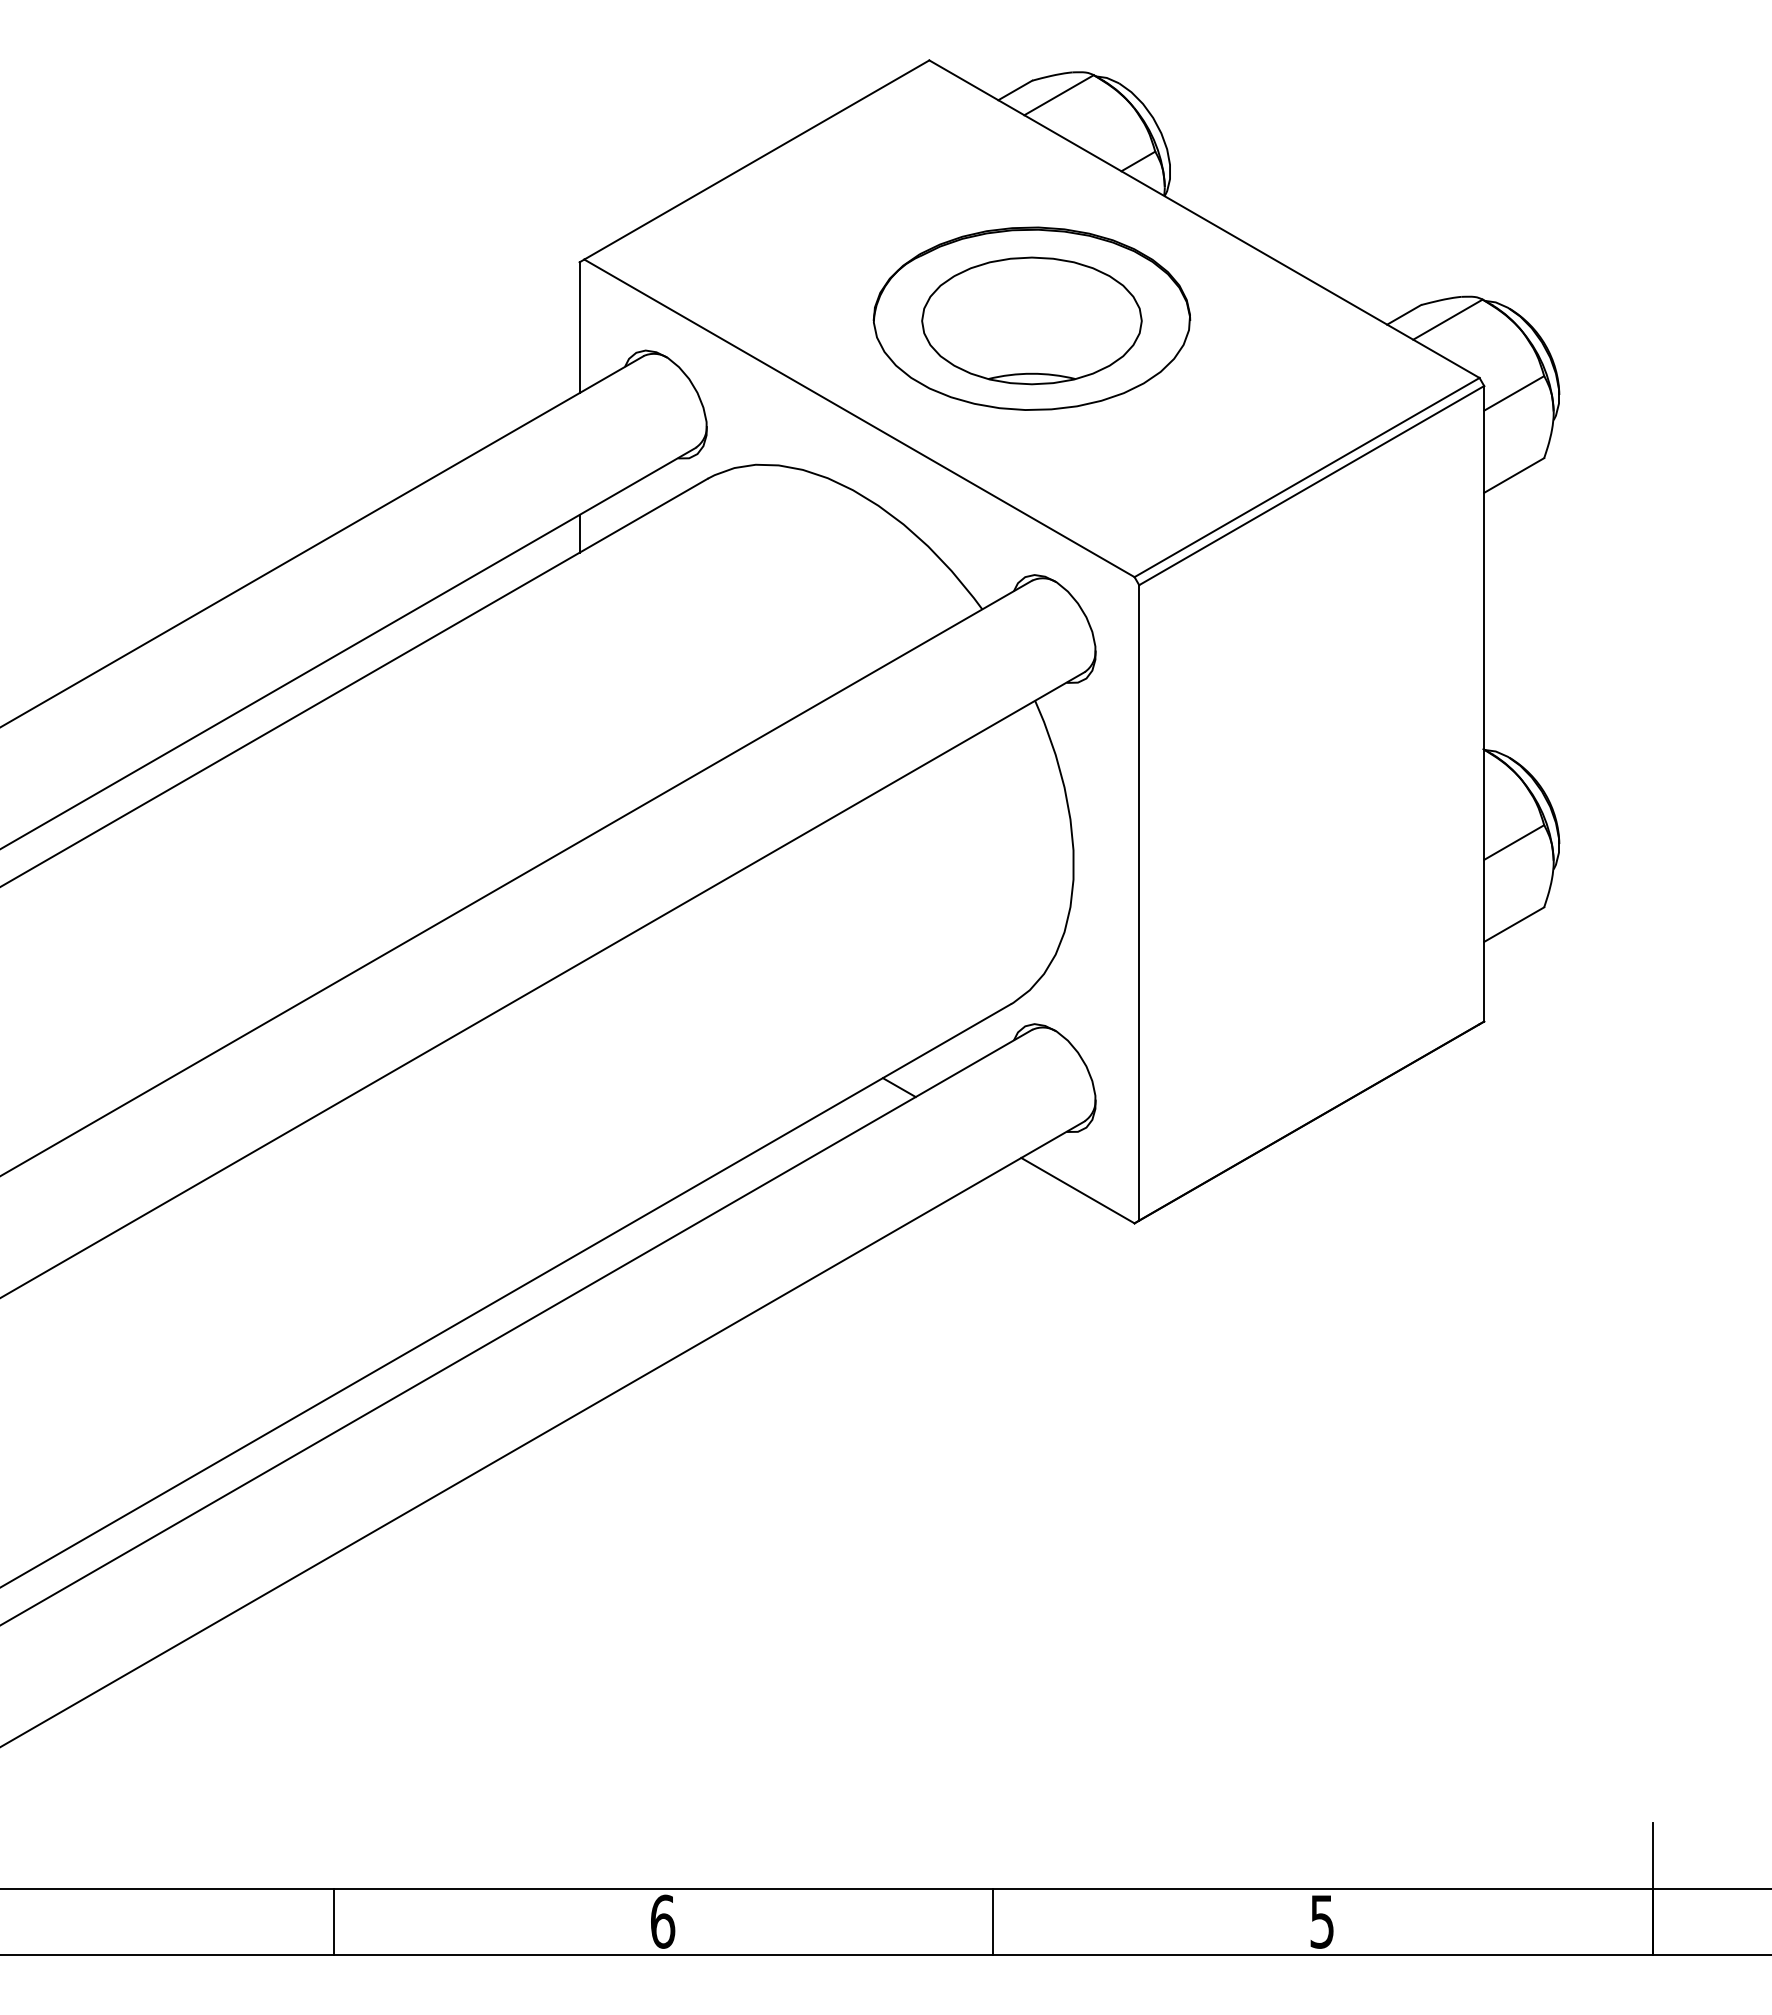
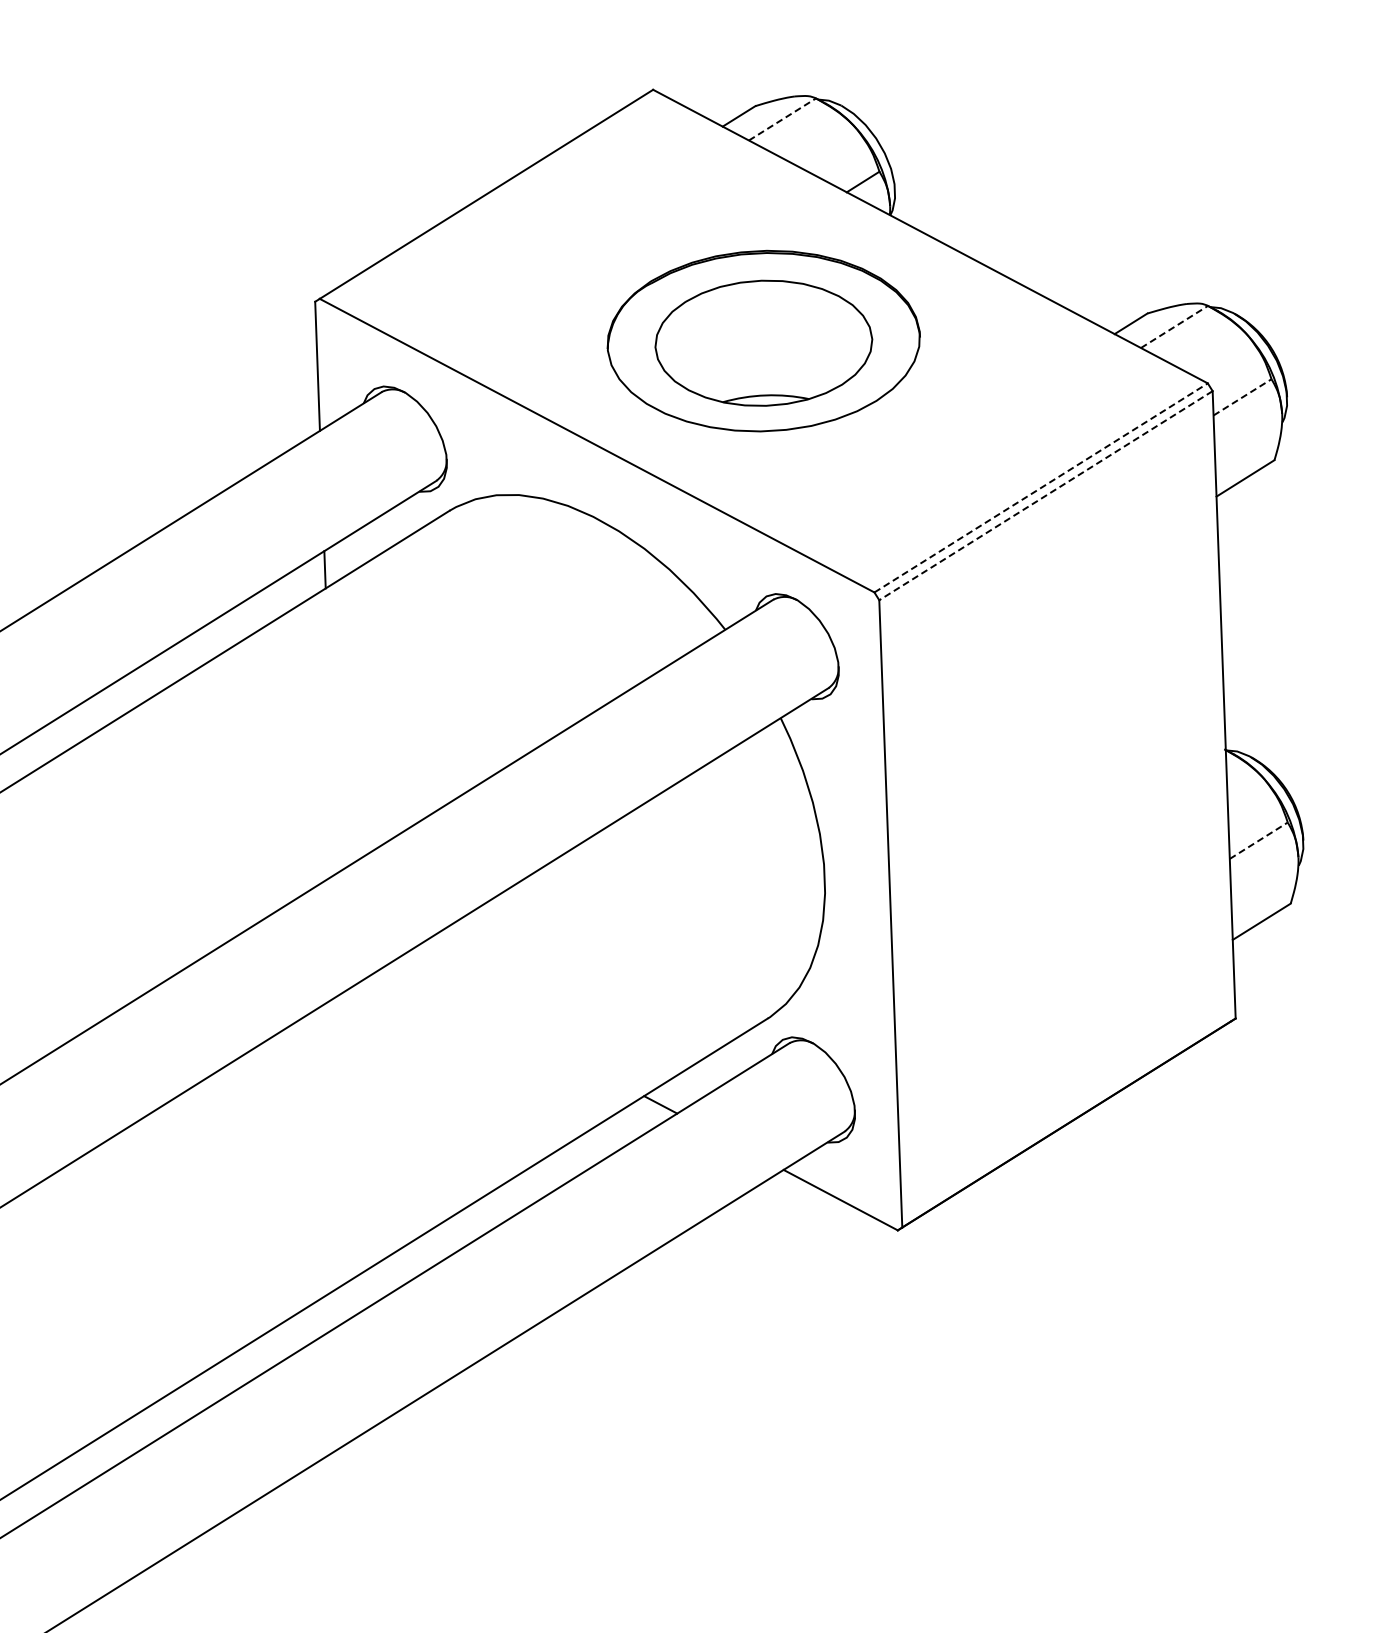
line: (1059, 94) -> (782, 118), solid -> dashed
line: (1448, 319) -> (1175, 326), solid -> dashed
line: (1514, 393) -> (1242, 397), solid -> dashed
line: (1307, 477) -> (1041, 487), solid -> dashed
line: (1311, 485) -> (1045, 495), solid -> dashed
line: (1514, 842) -> (1259, 840), solid -> dashed

